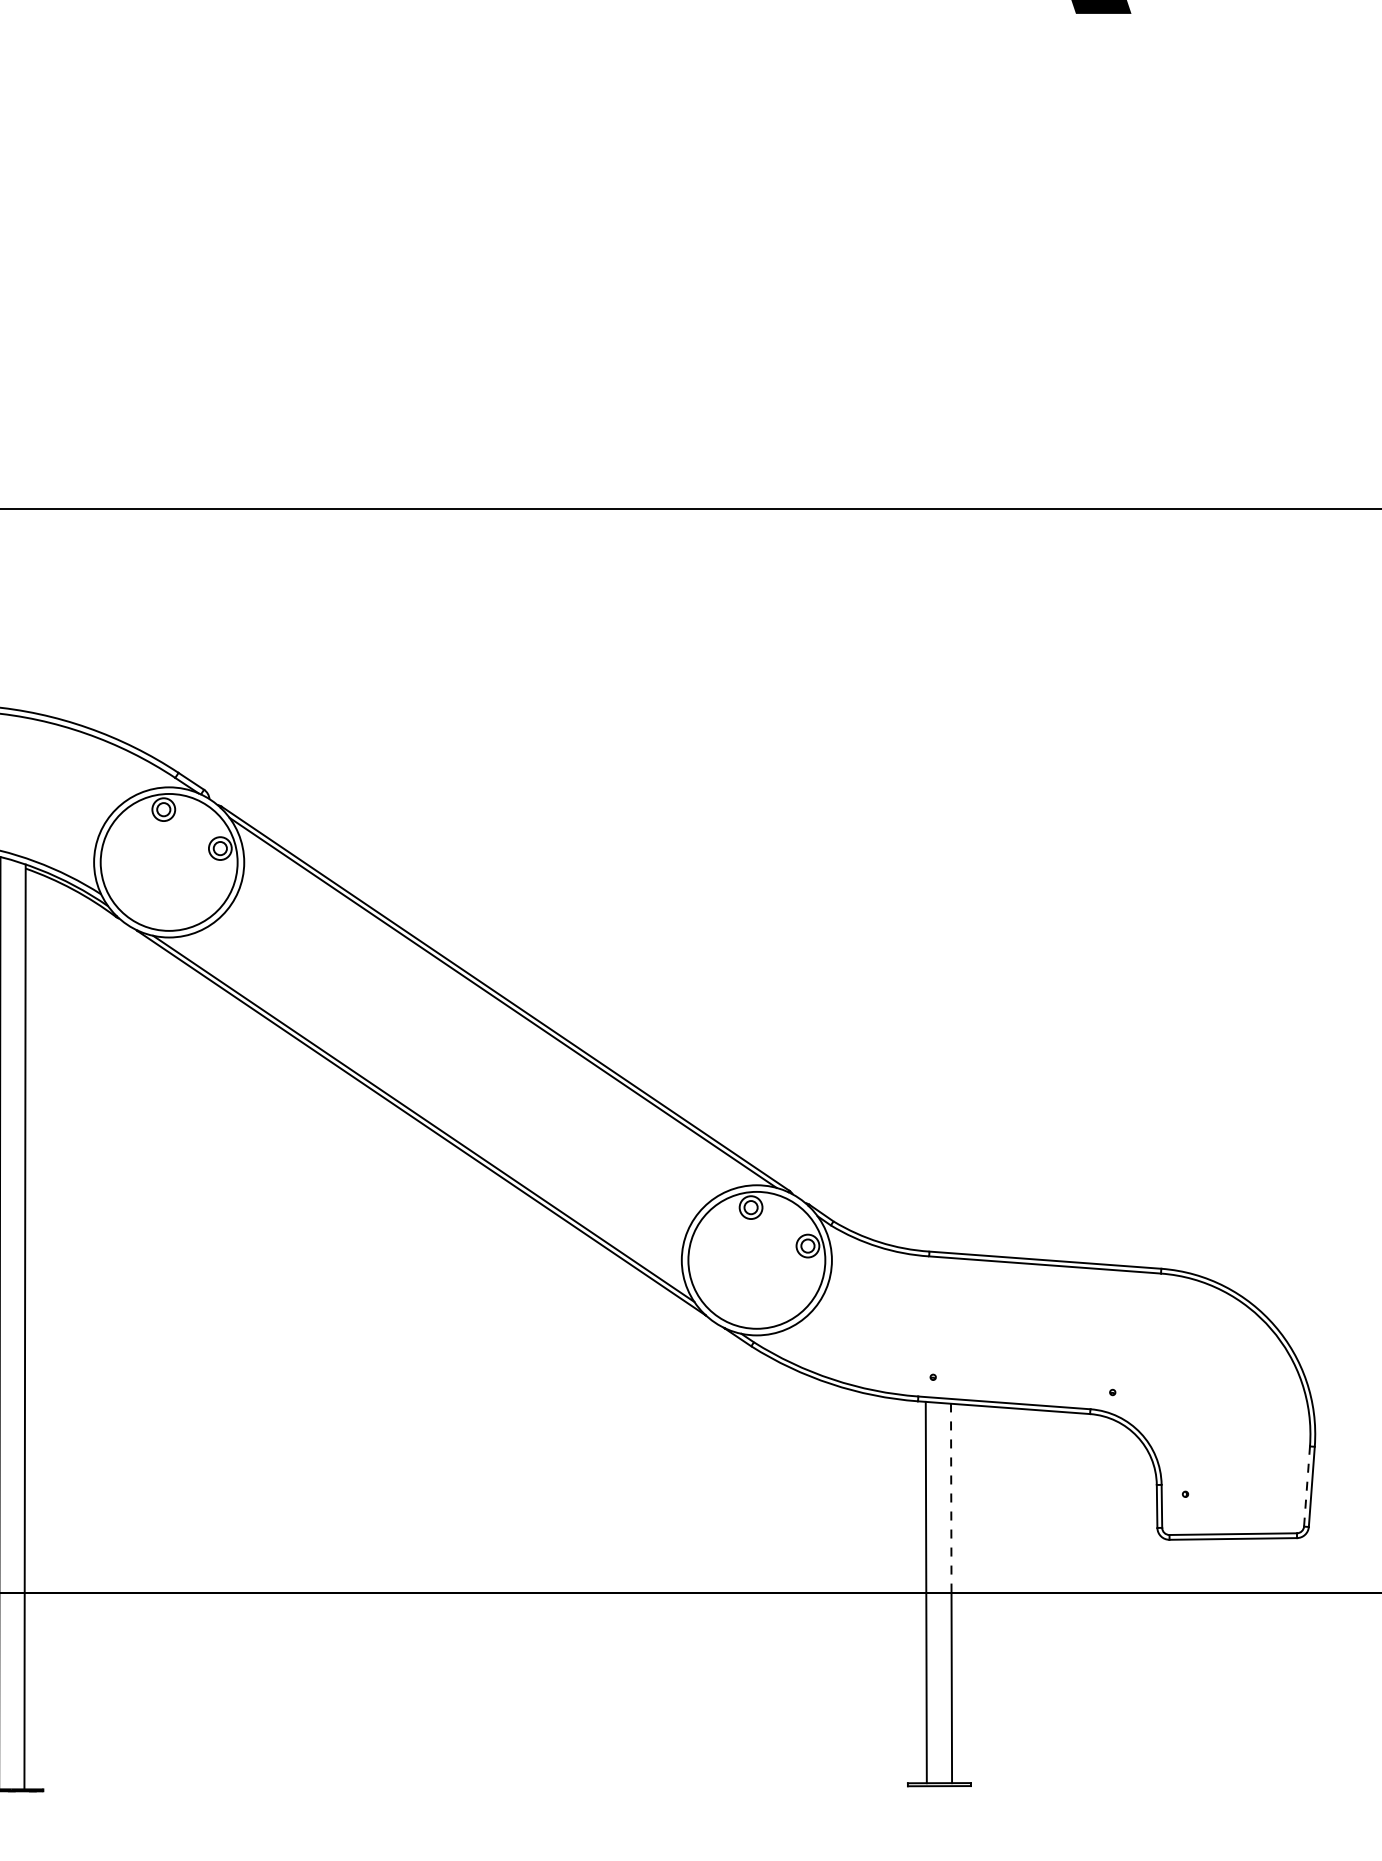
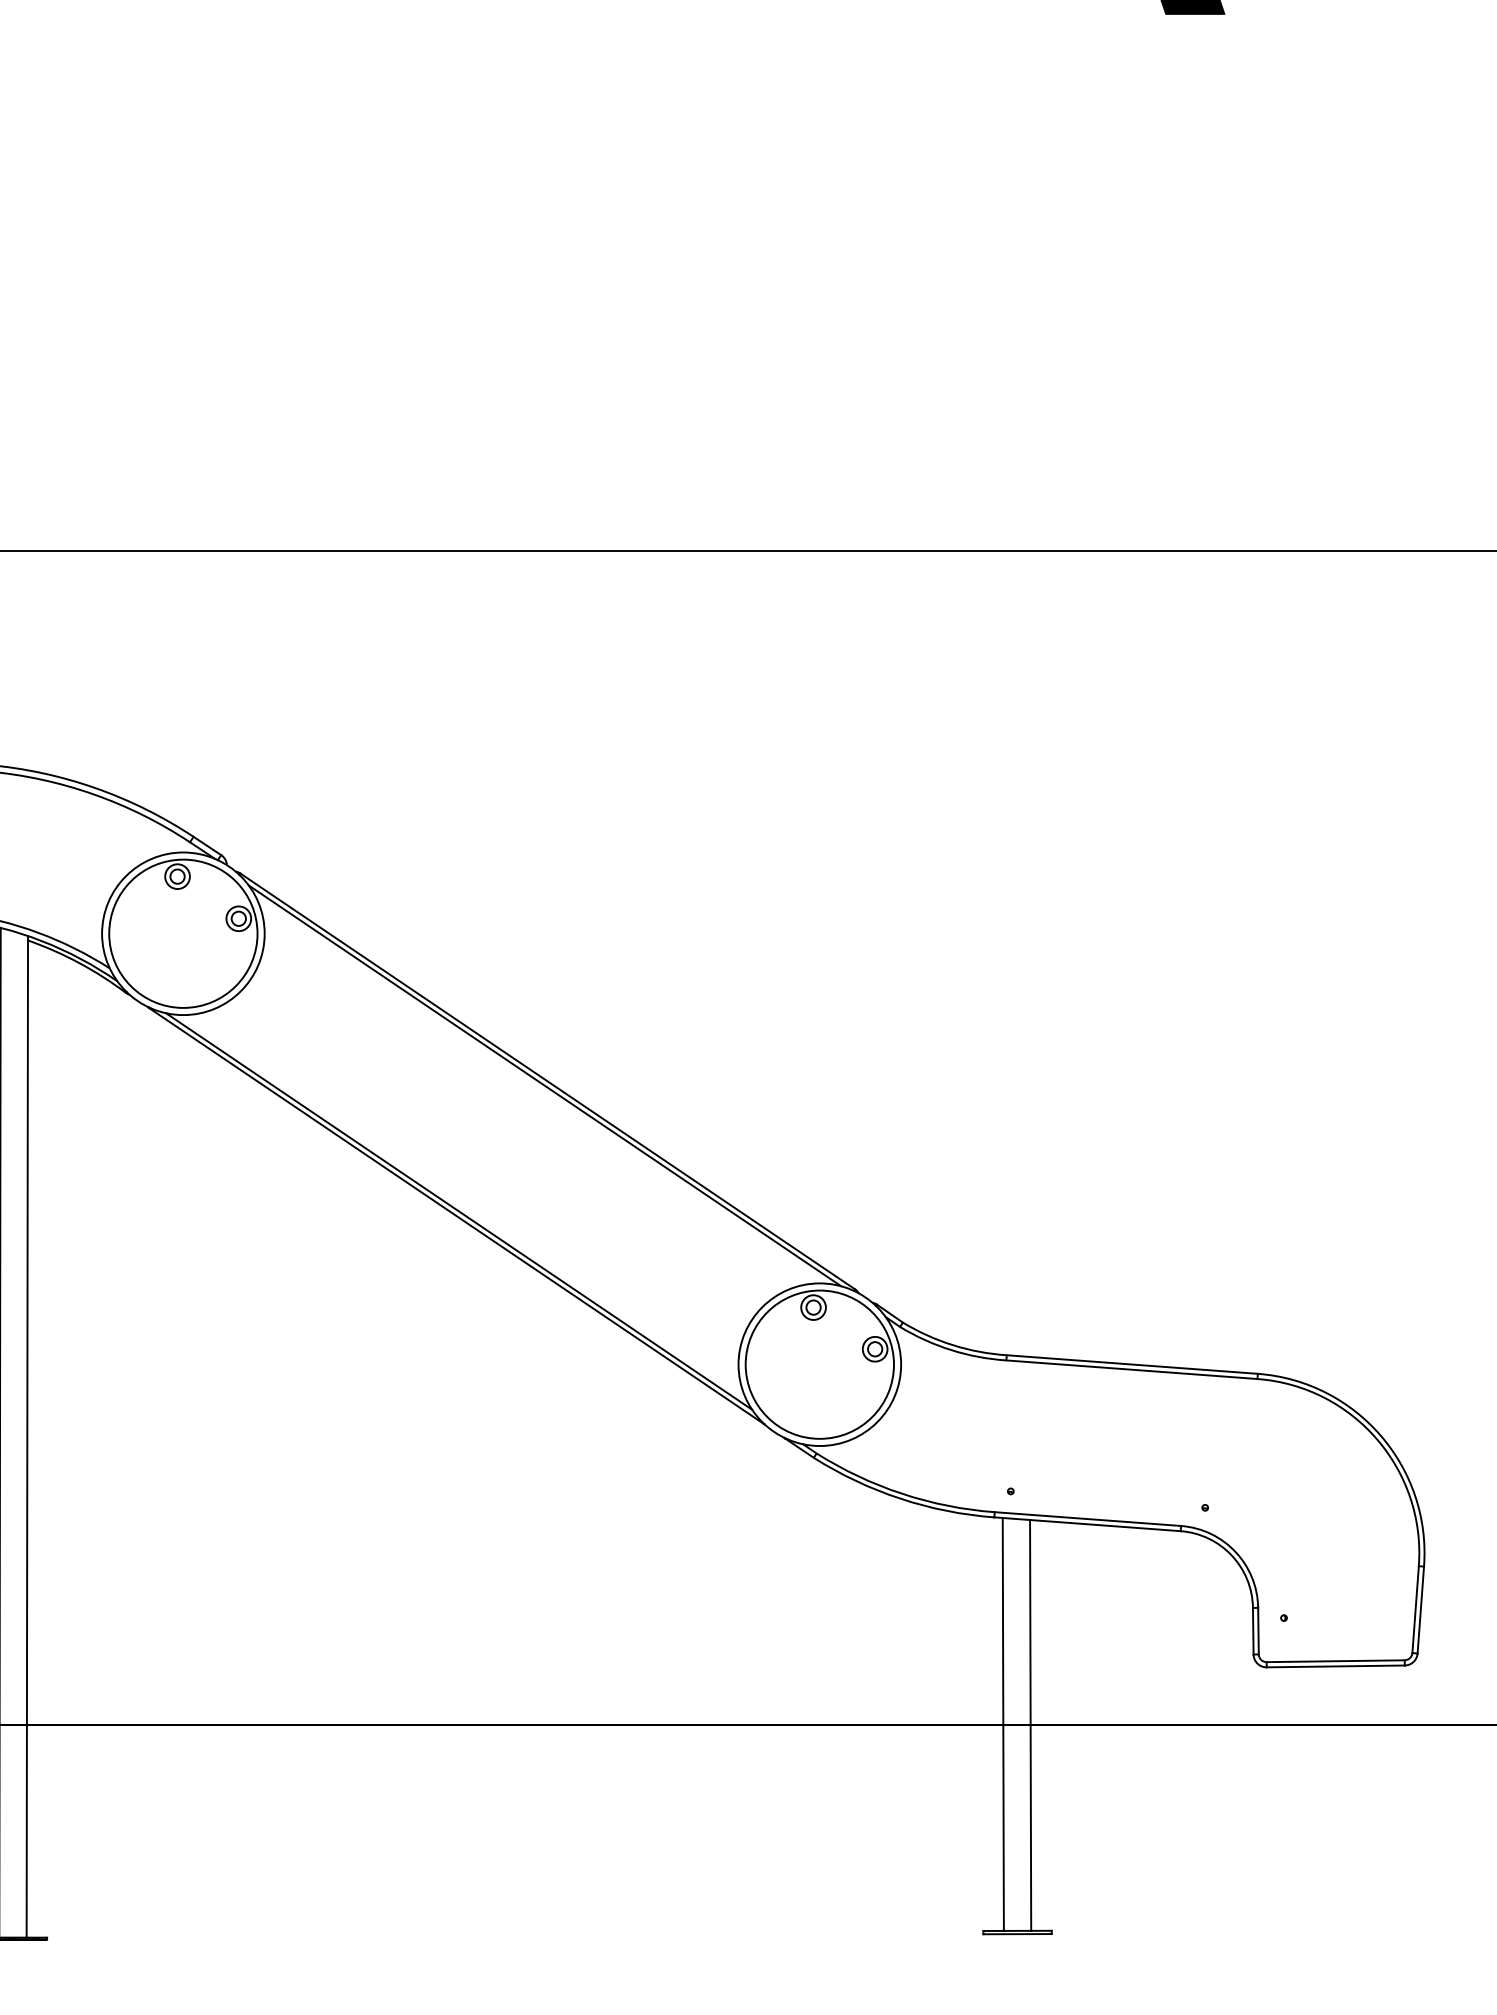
line: (1306, 1486) -> (1415, 1609), dashed -> solid
line: (951, 1497) -> (1030, 1621), dashed -> solid

